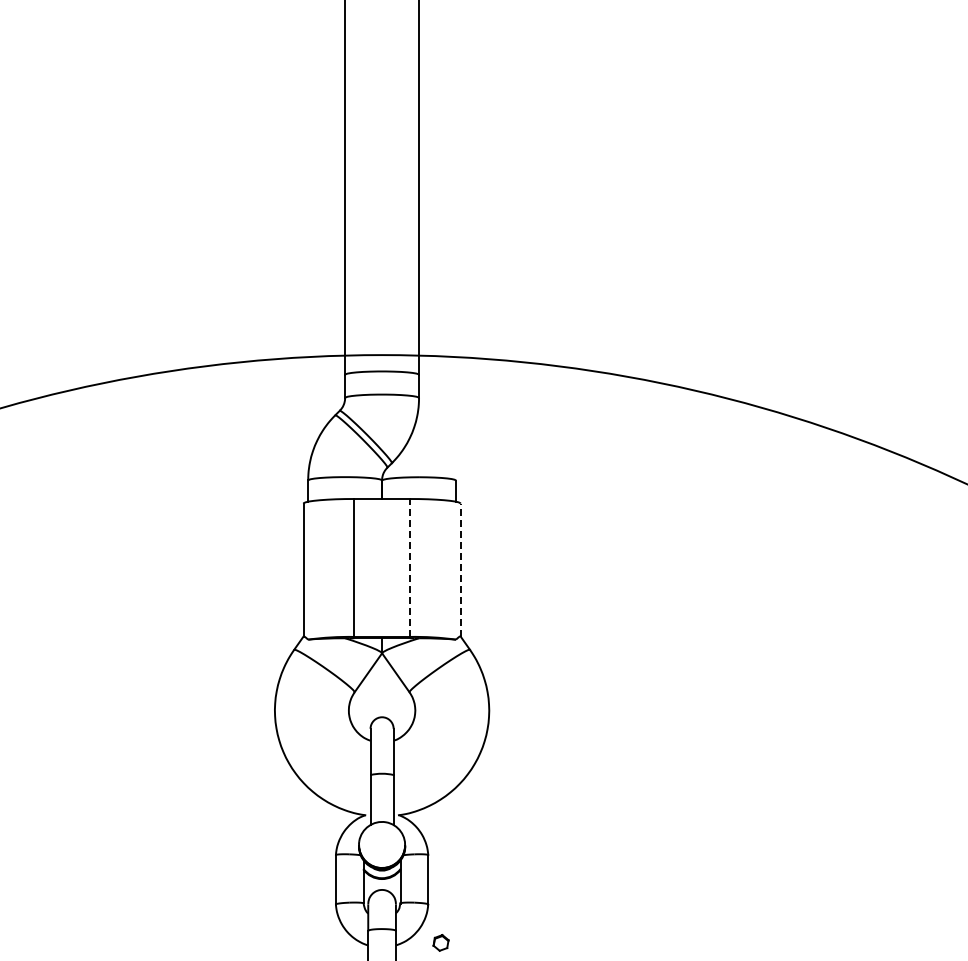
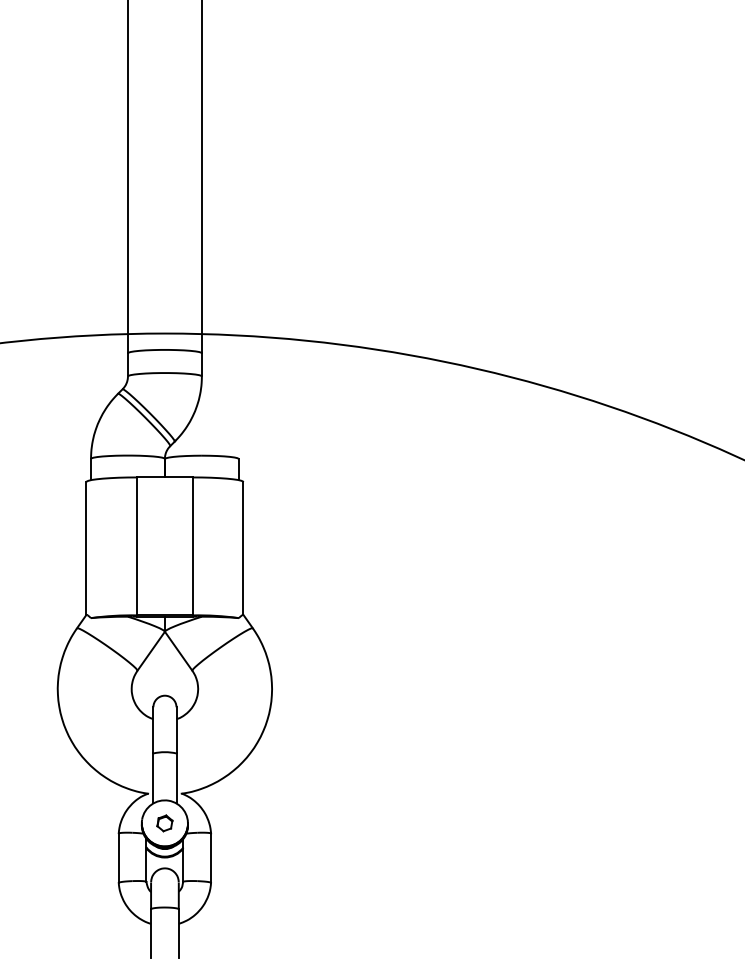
line: (409, 567) -> (192, 545), dashed -> solid
line: (460, 570) -> (243, 548), dashed -> solid
part: (440, 942) -> (164, 822), moved

